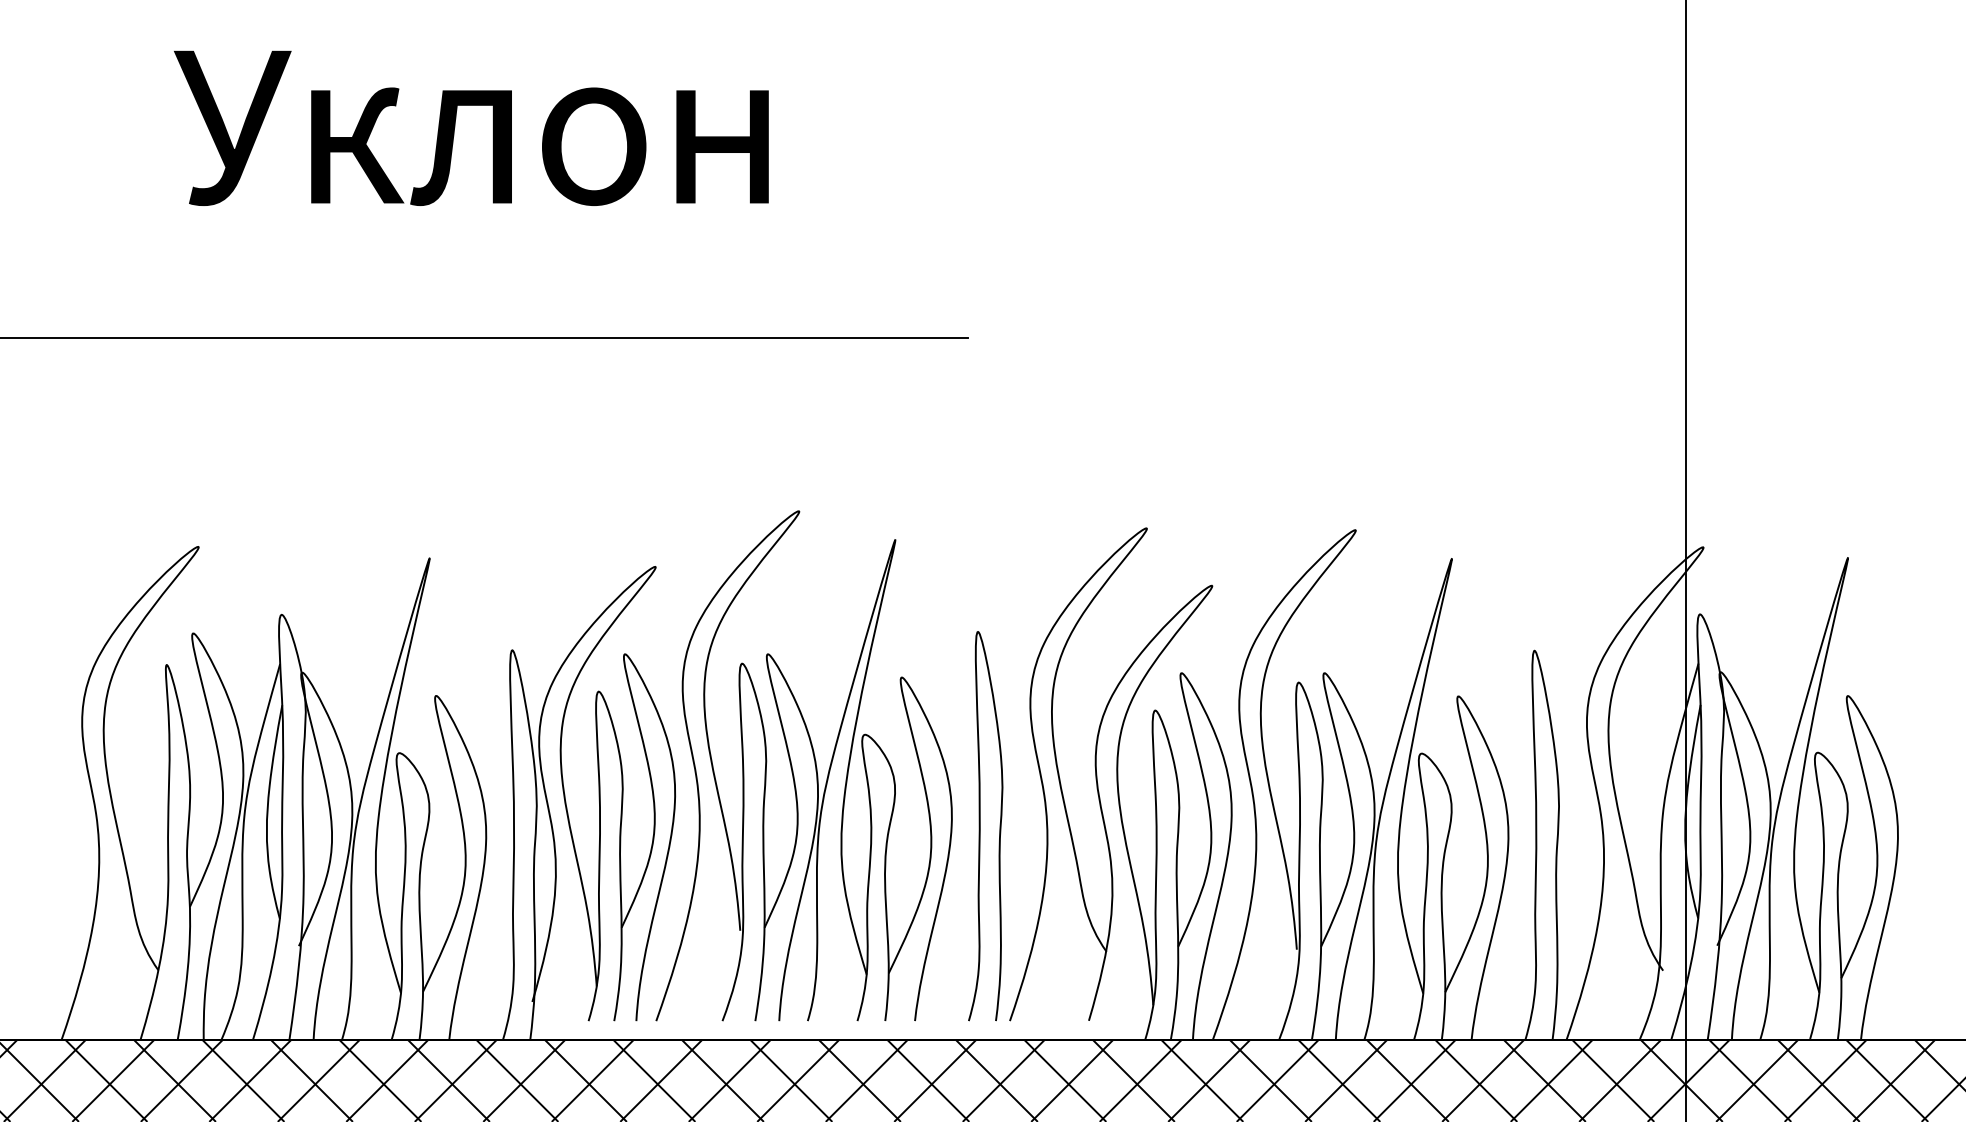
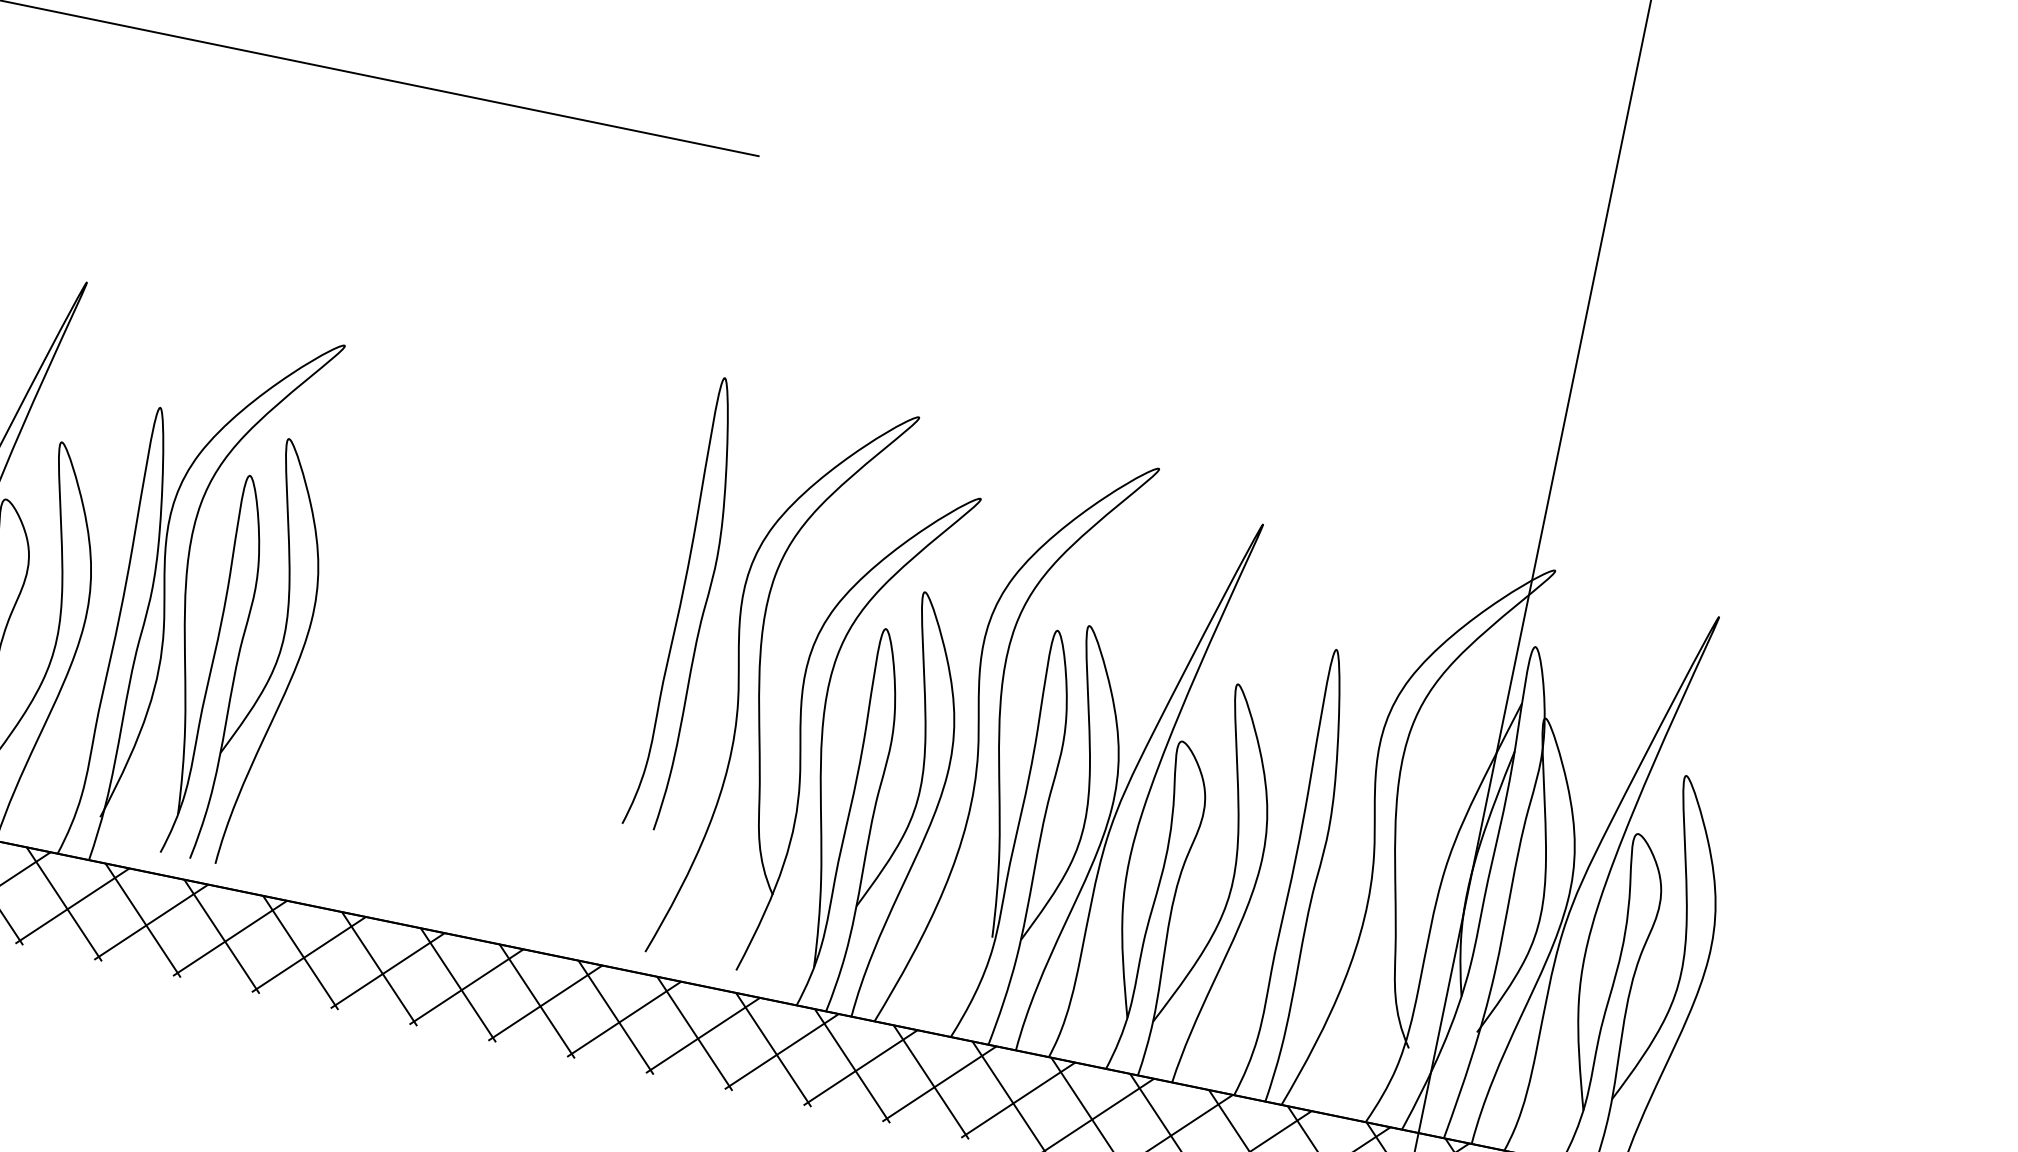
part: (792, 765) -> (455, 606), removed
curve: (980, 826) -> (681, 602), moved

